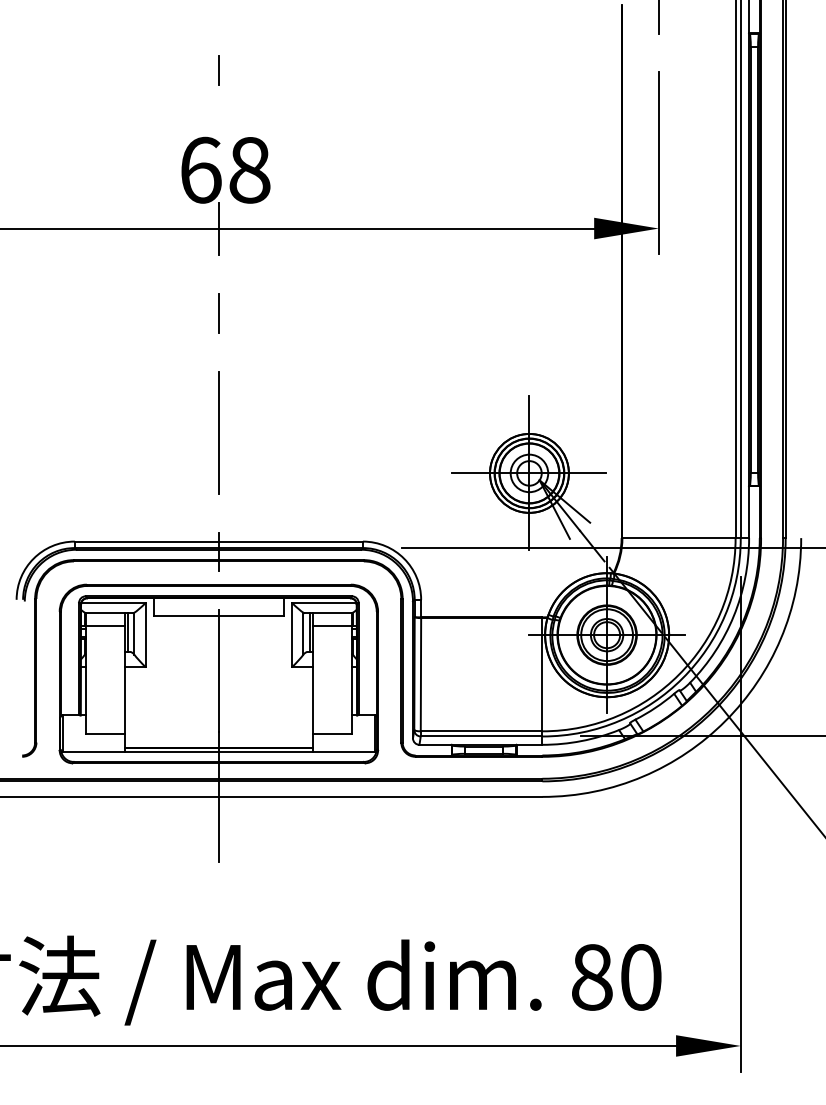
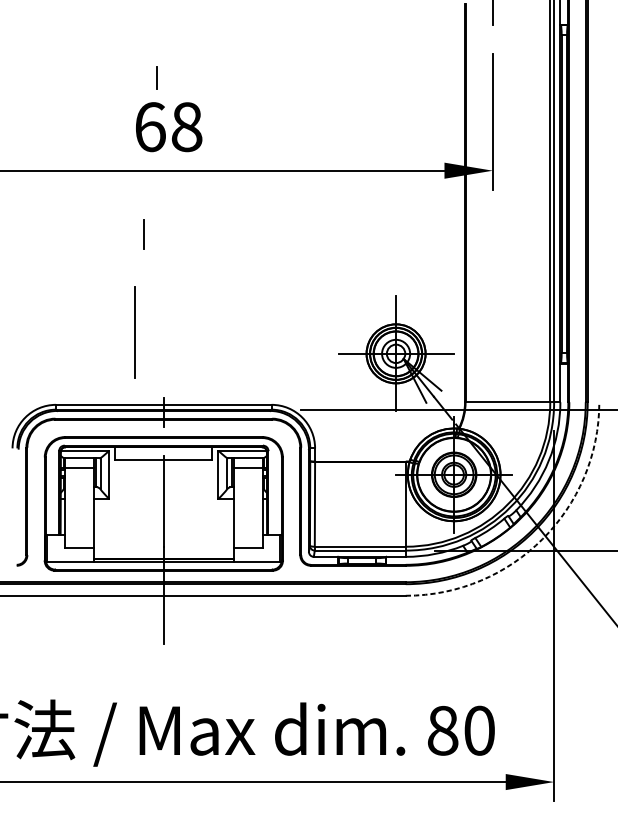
line: (218, 70) -> (156, 77), moved
line: (218, 228) -> (163, 170), removed
line: (218, 313) -> (143, 234), moved
line: (218, 432) -> (135, 332), moved
arc: (725, 721) -> (542, 539), solid -> dashed

